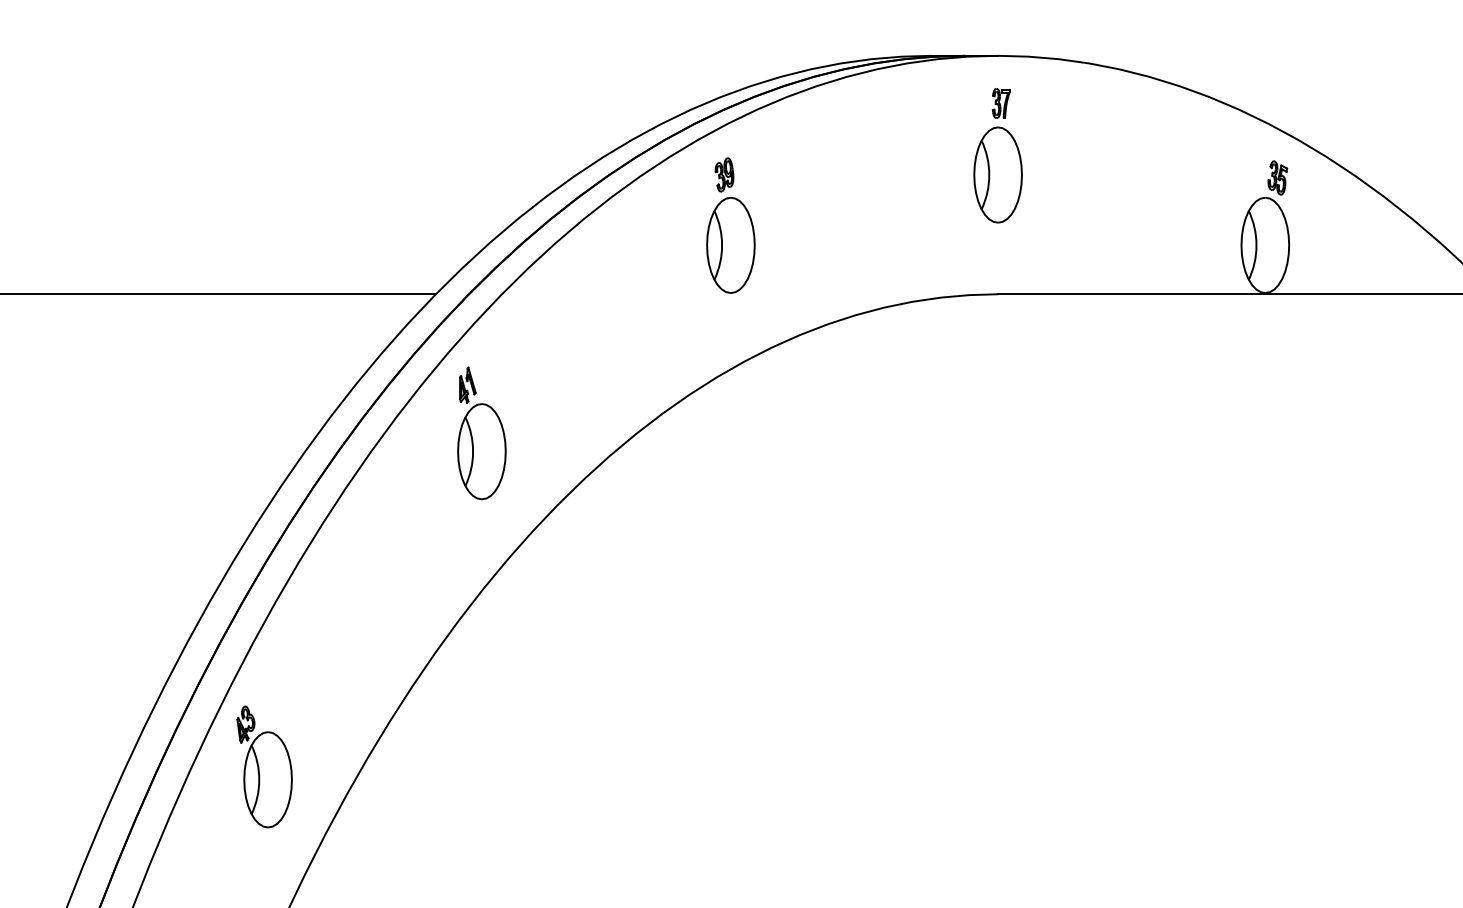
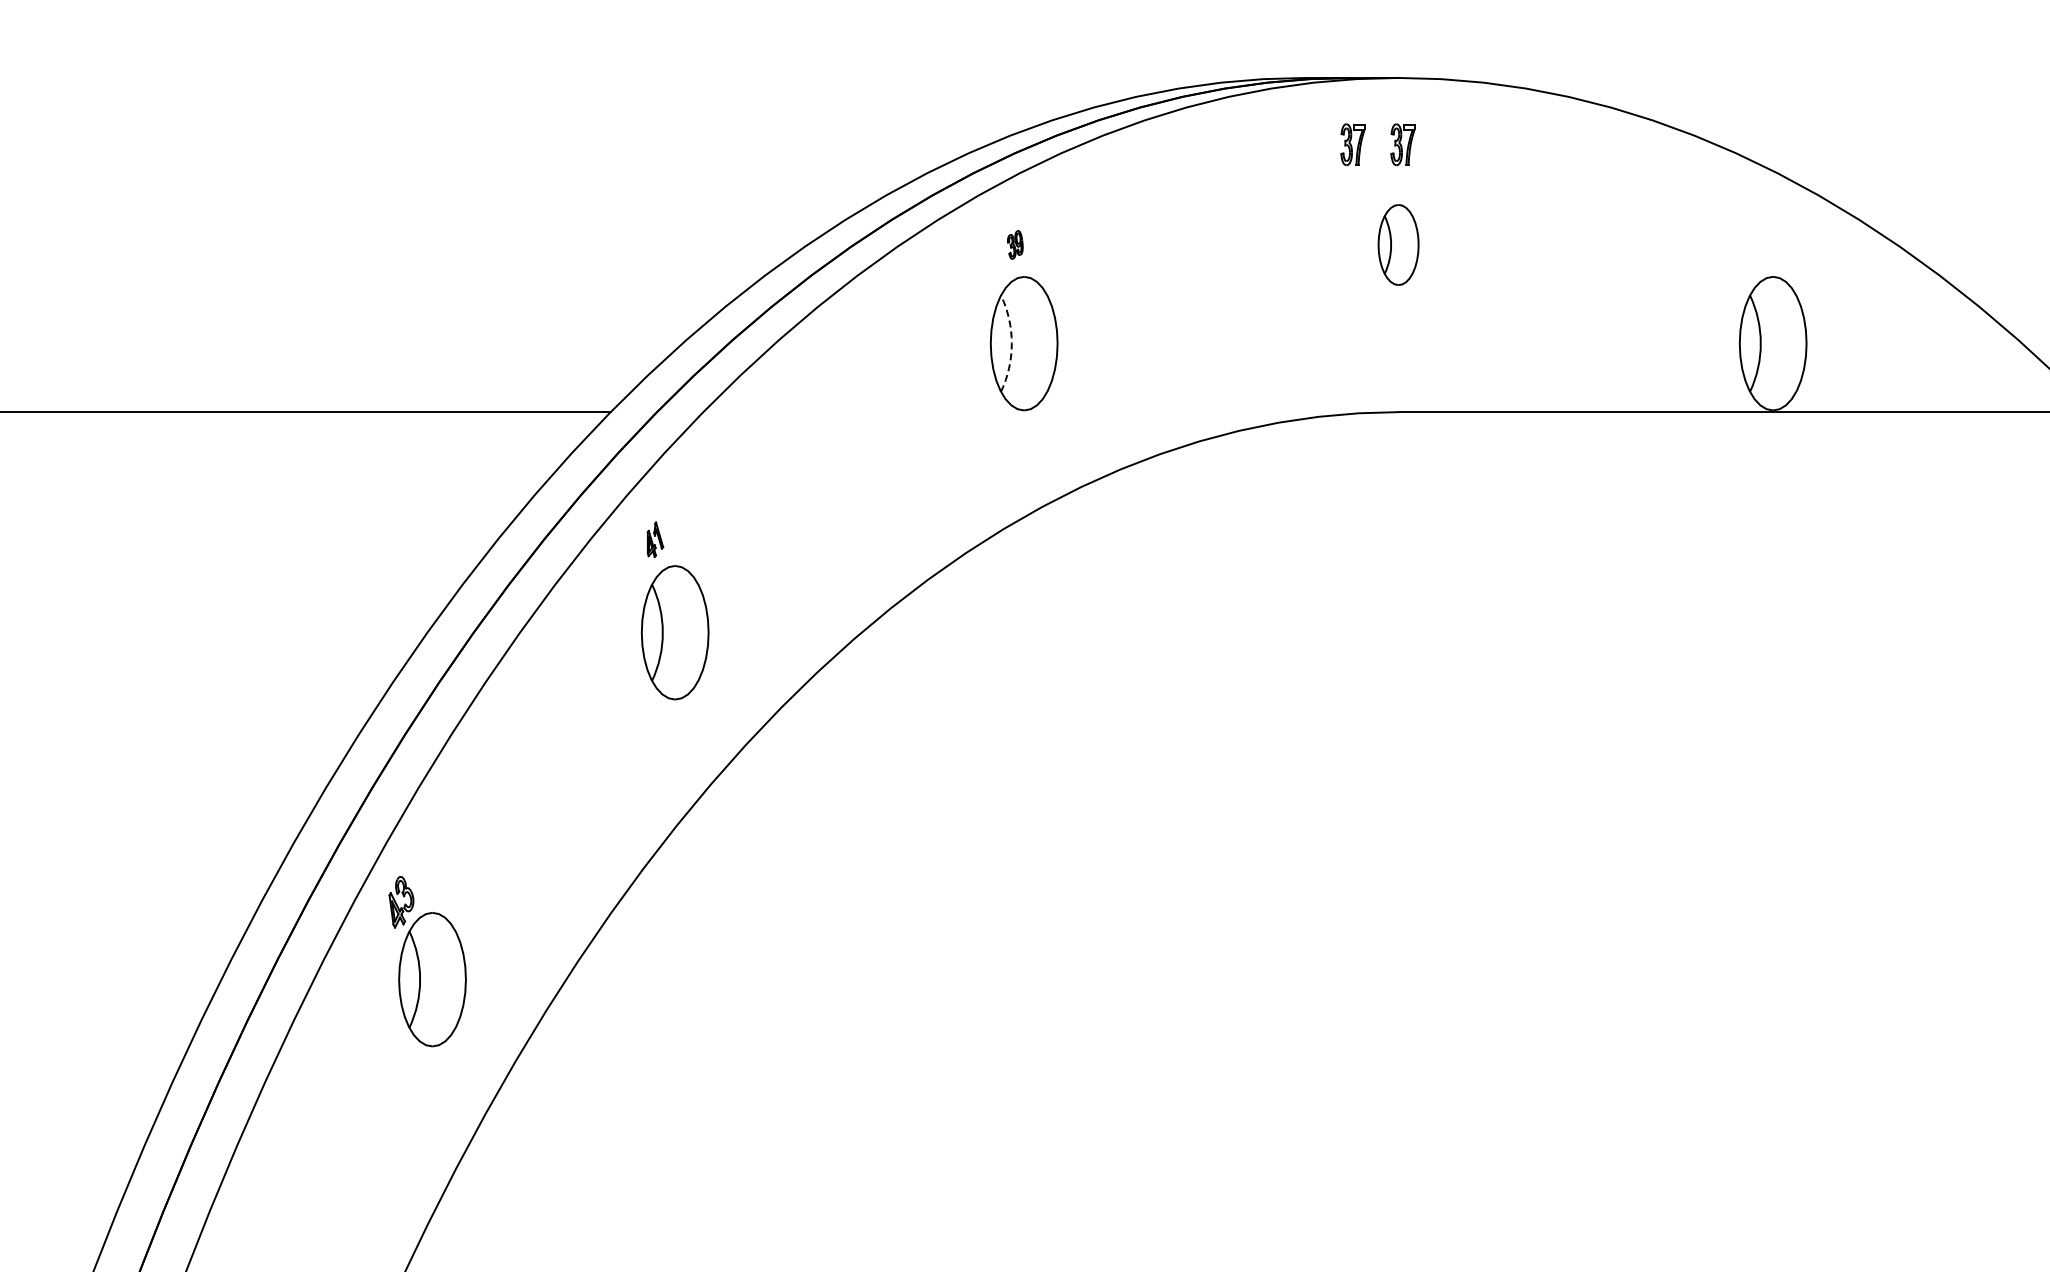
part: (965, 103) -> (1352, 144), added
part: (724, 174) -> (1015, 244), size x0.6
part: (997, 174) -> (1398, 244), size x0.6
part: (1277, 177) -> (1790, 248), removed
arc: (721, 245) -> (1011, 343), solid -> dashed
part: (467, 385) -> (655, 539), size x0.7
part: (264, 766) -> (427, 961), moved

